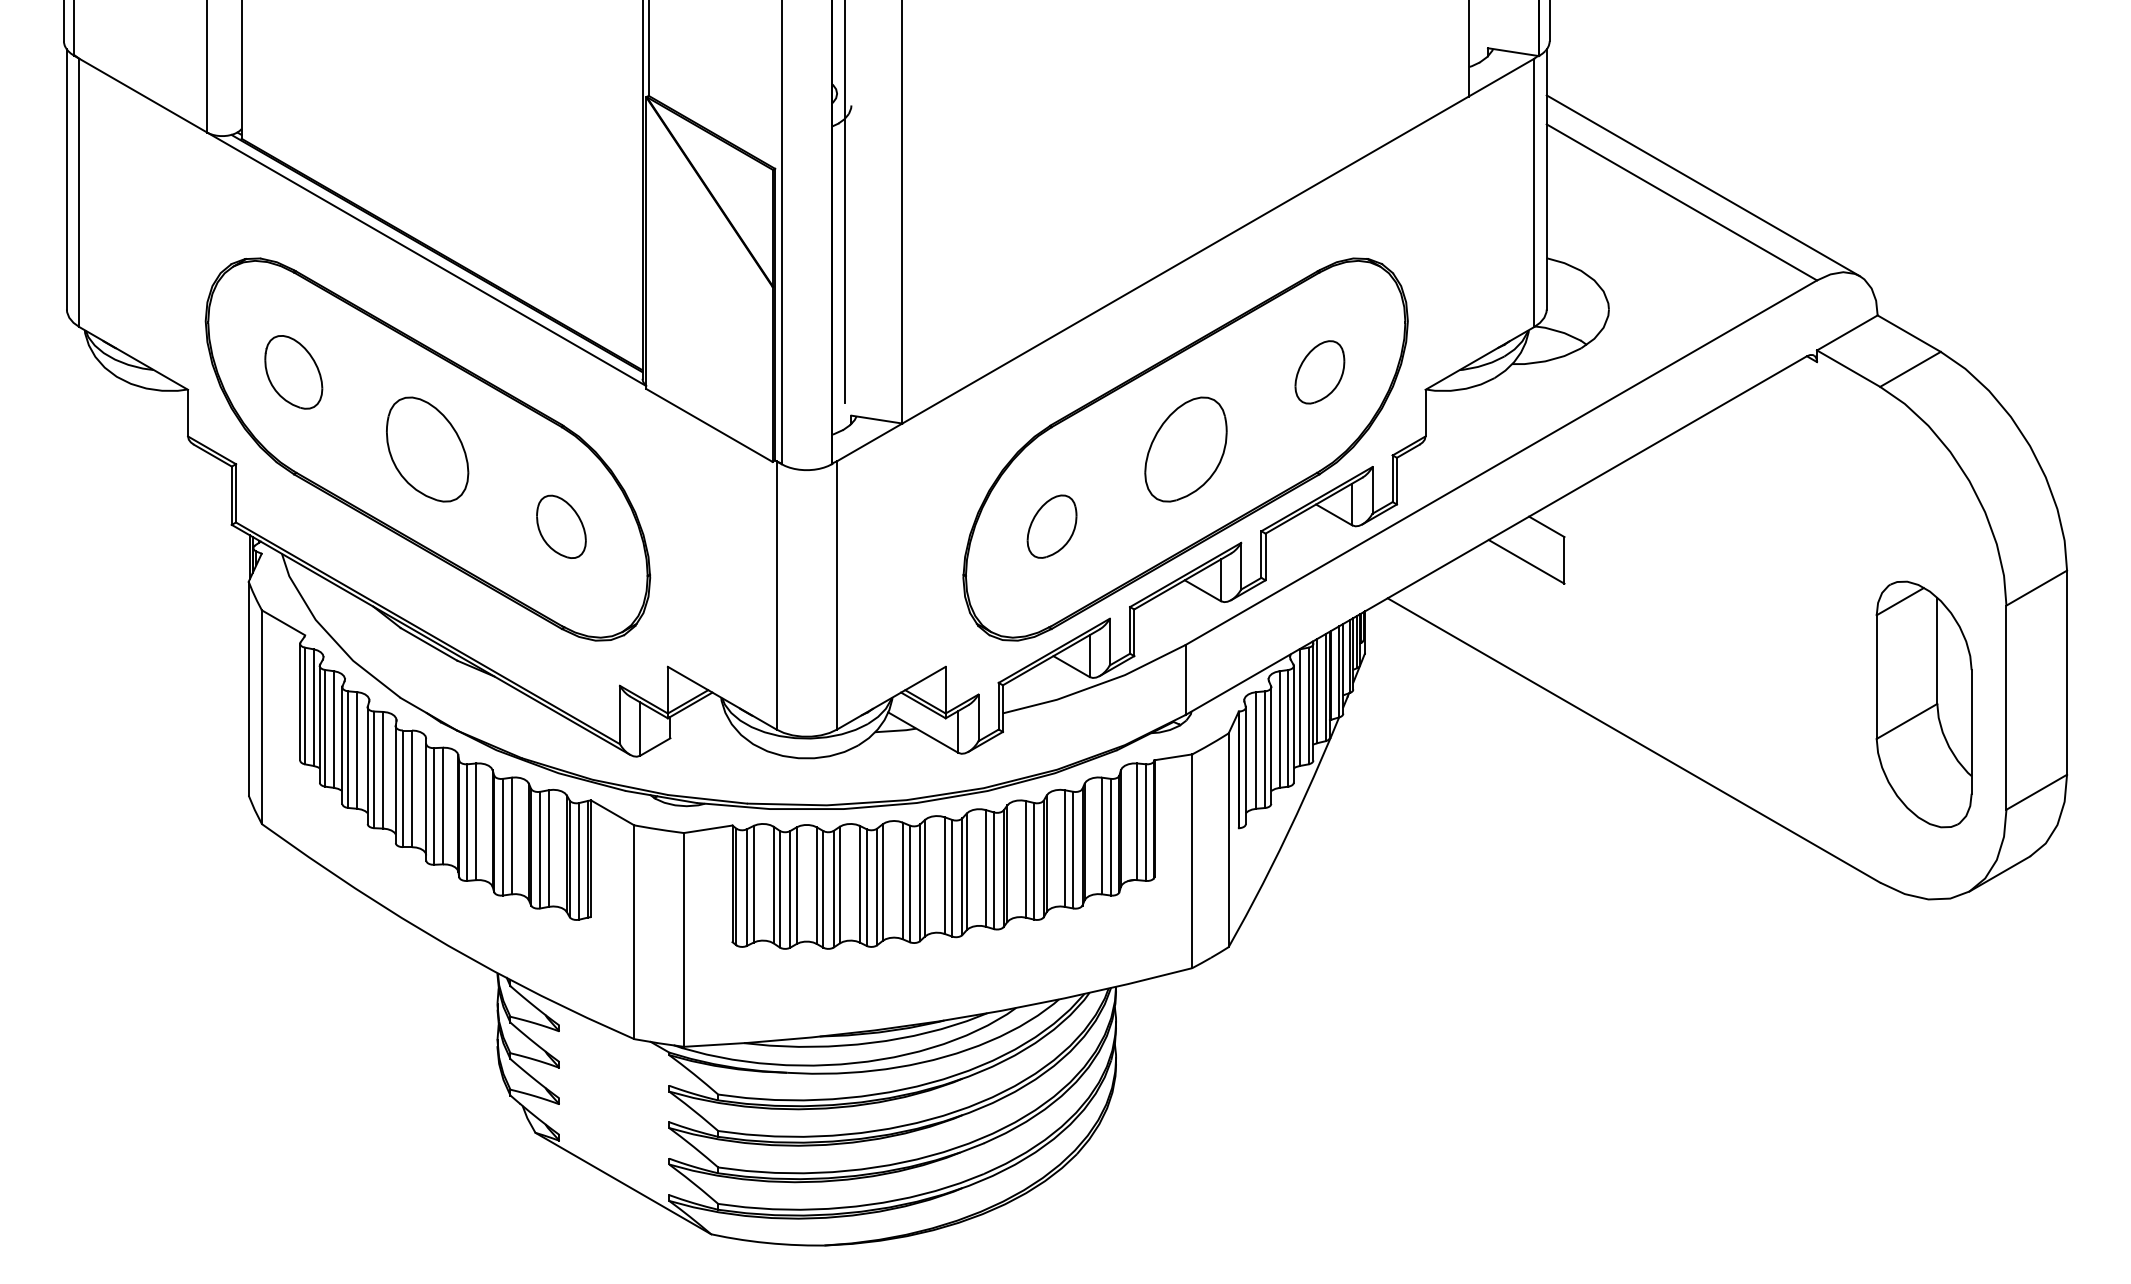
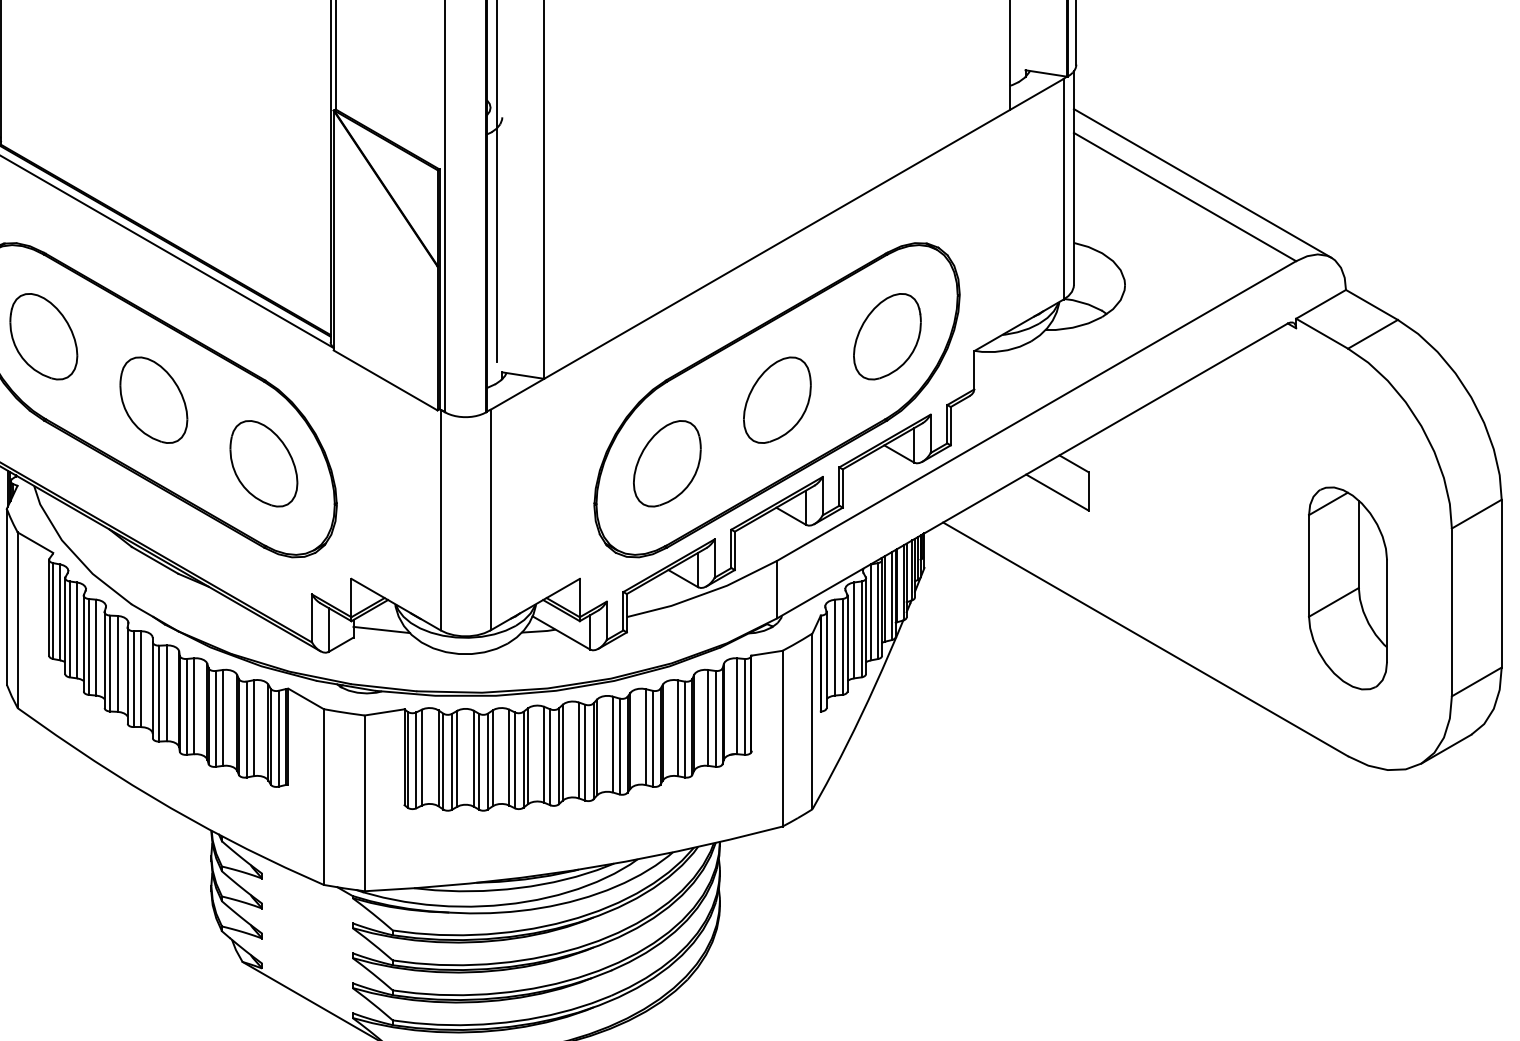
part: (293, 372) -> (43, 336), size x1.43
part: (1319, 372) -> (887, 336), size x1.67
part: (561, 526) -> (263, 463), size x1.67
part: (1051, 526) -> (666, 463), size x1.67
part: (1923, 704) -> (1347, 588), moved
line: (704, 728) -> (381, 629), added

